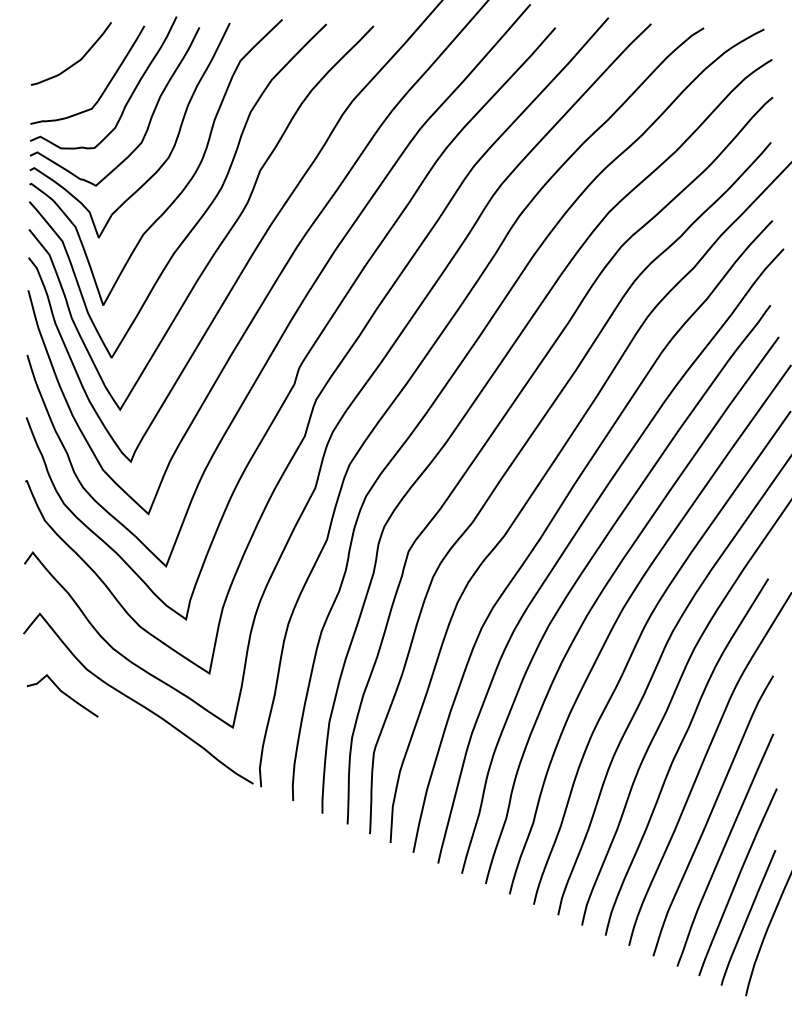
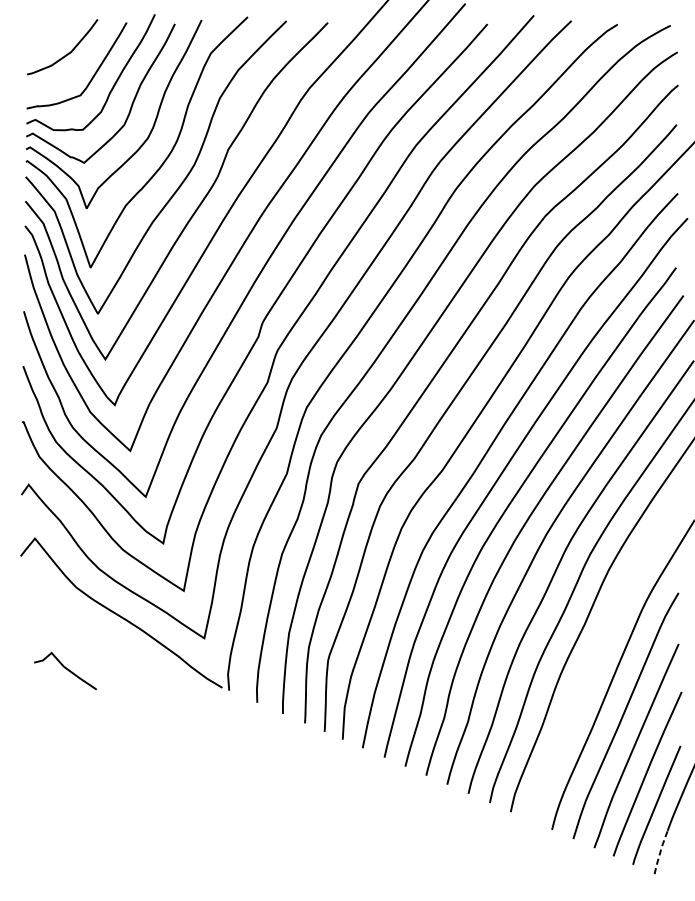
curve: (62, 693) -> (65, 669), moved
curve: (678, 751) -> (595, 659), removed
line: (752, 970) -> (660, 851), solid -> dashed

